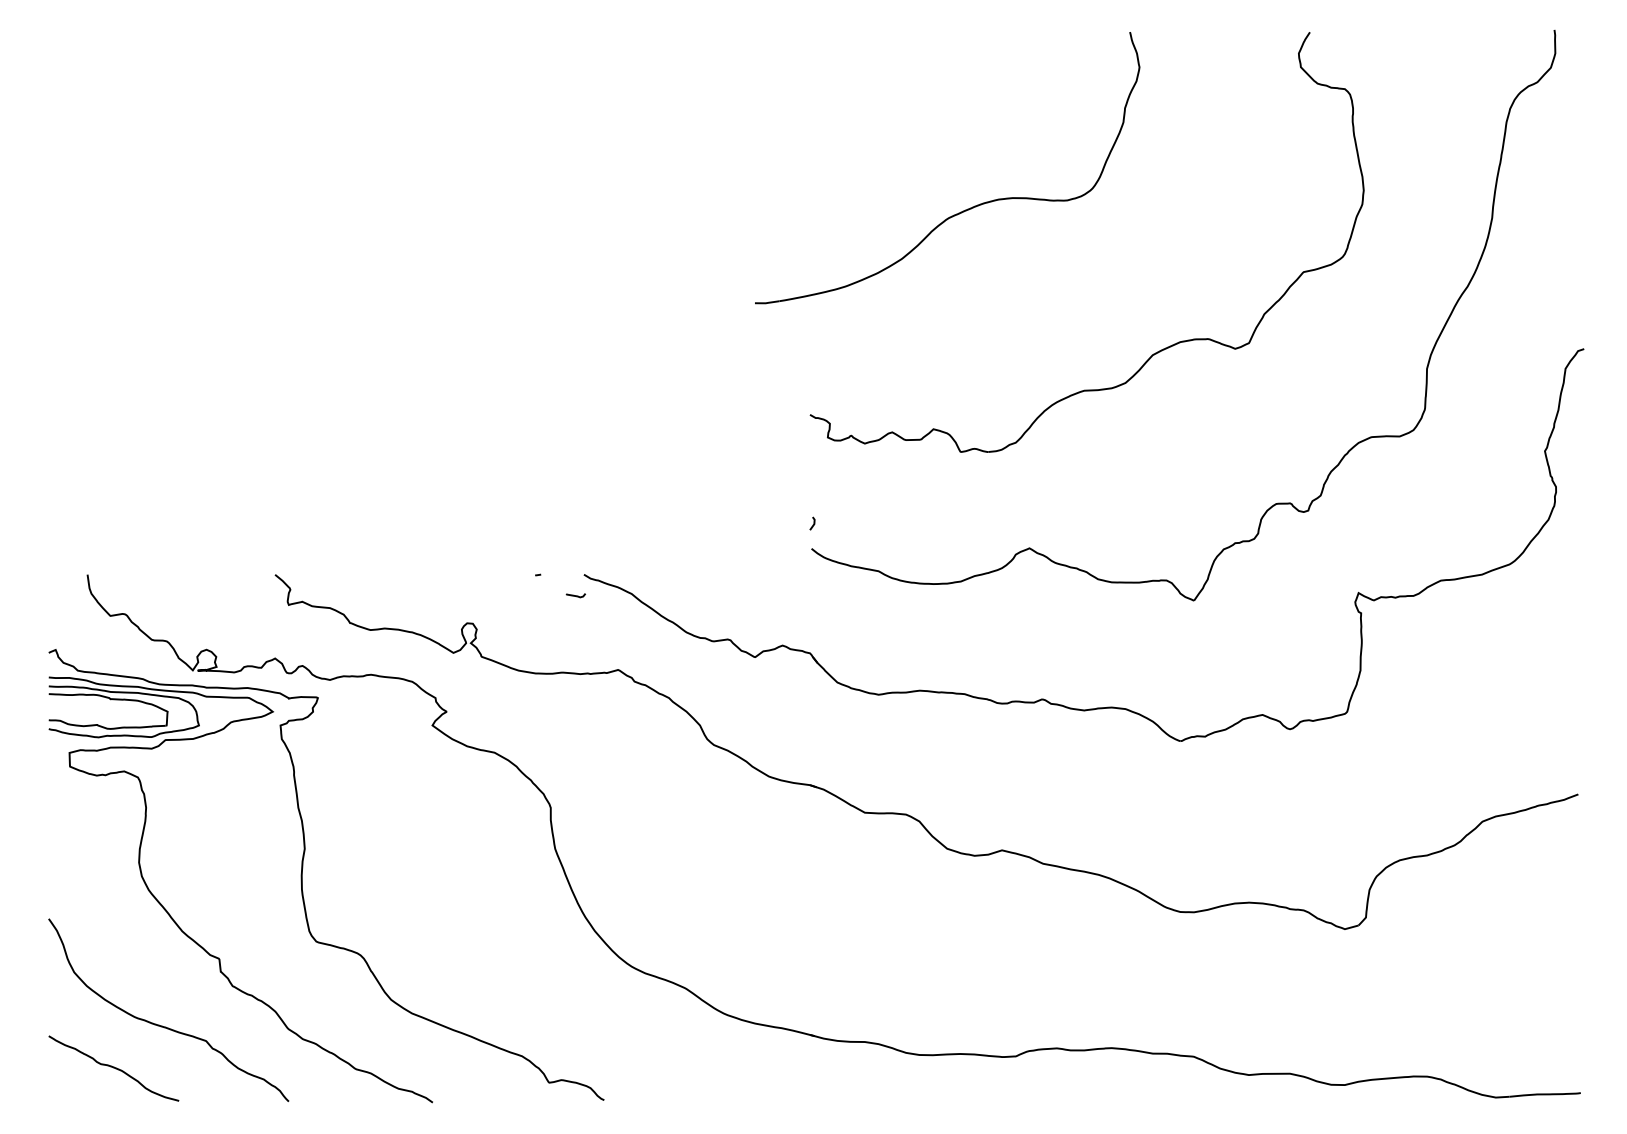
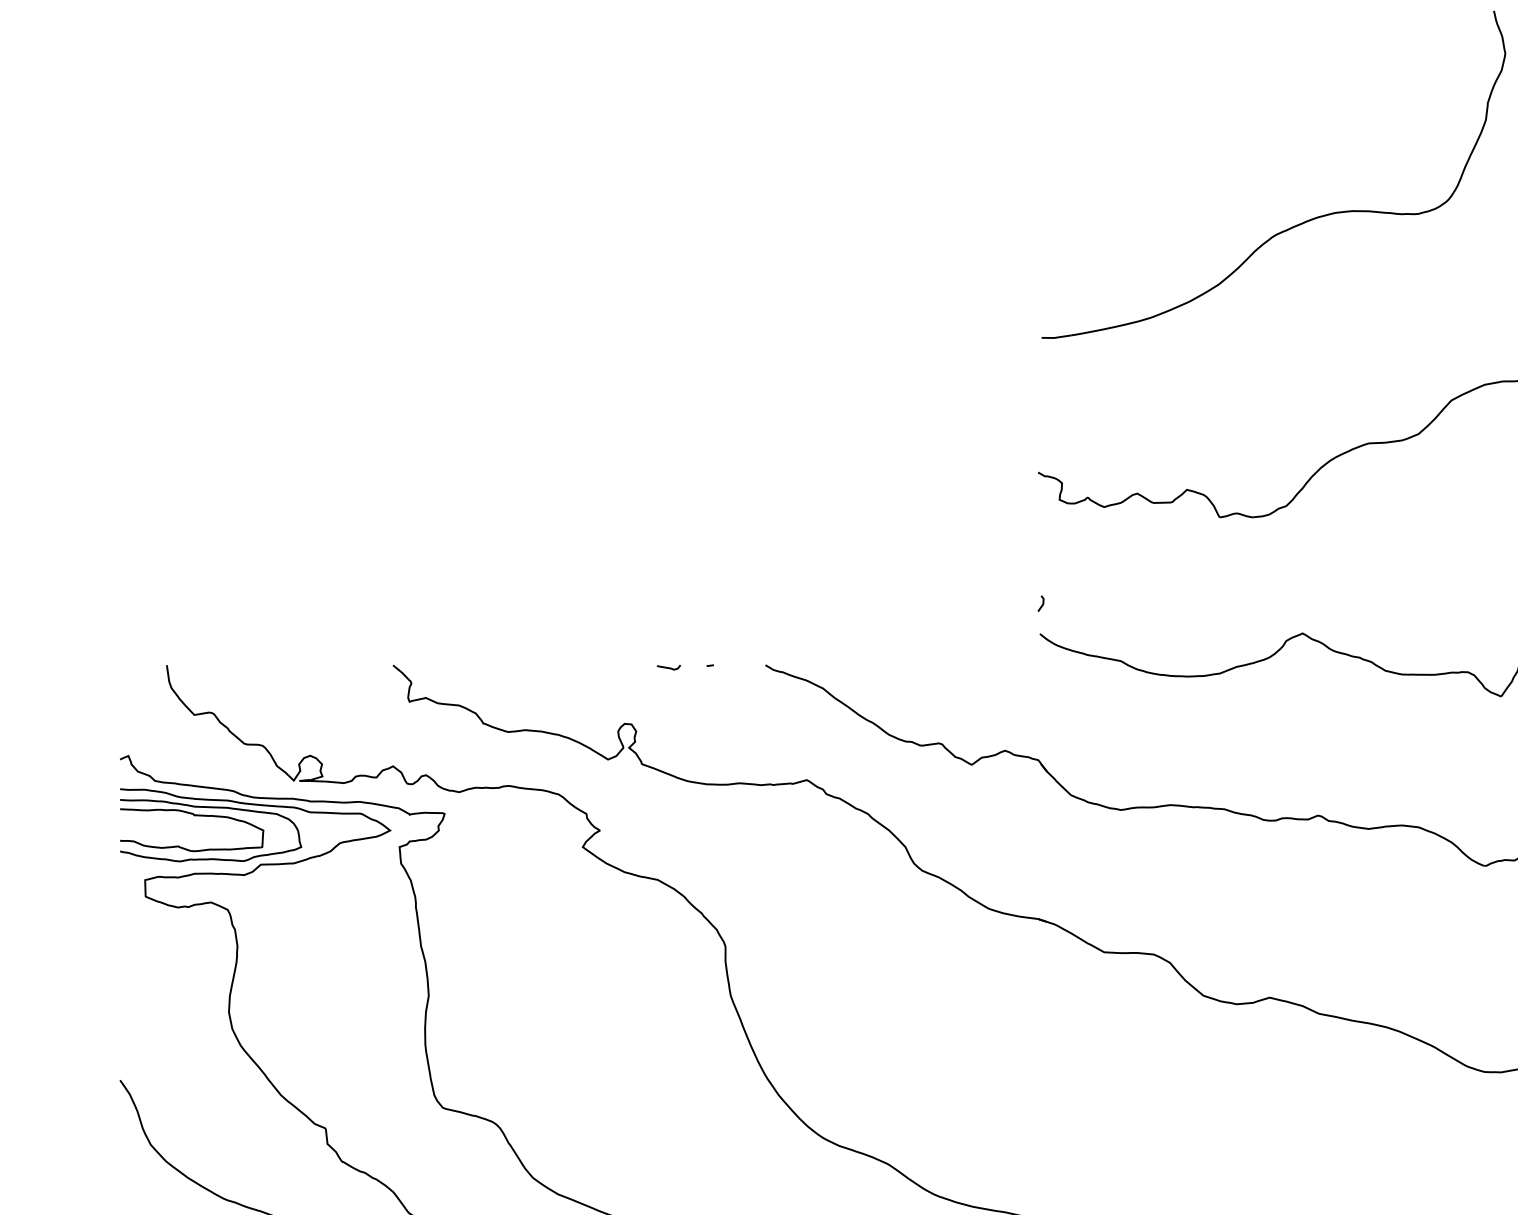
part: (967, 208) -> (1297, 223), moved
curve: (575, 595) -> (668, 667), moved

